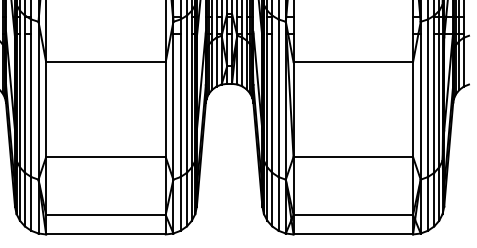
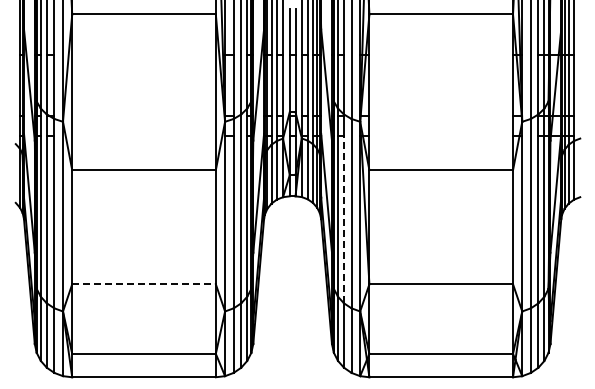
line: (271, 103) -> (343, 219), solid -> dashed
line: (106, 157) -> (144, 284), solid -> dashed

